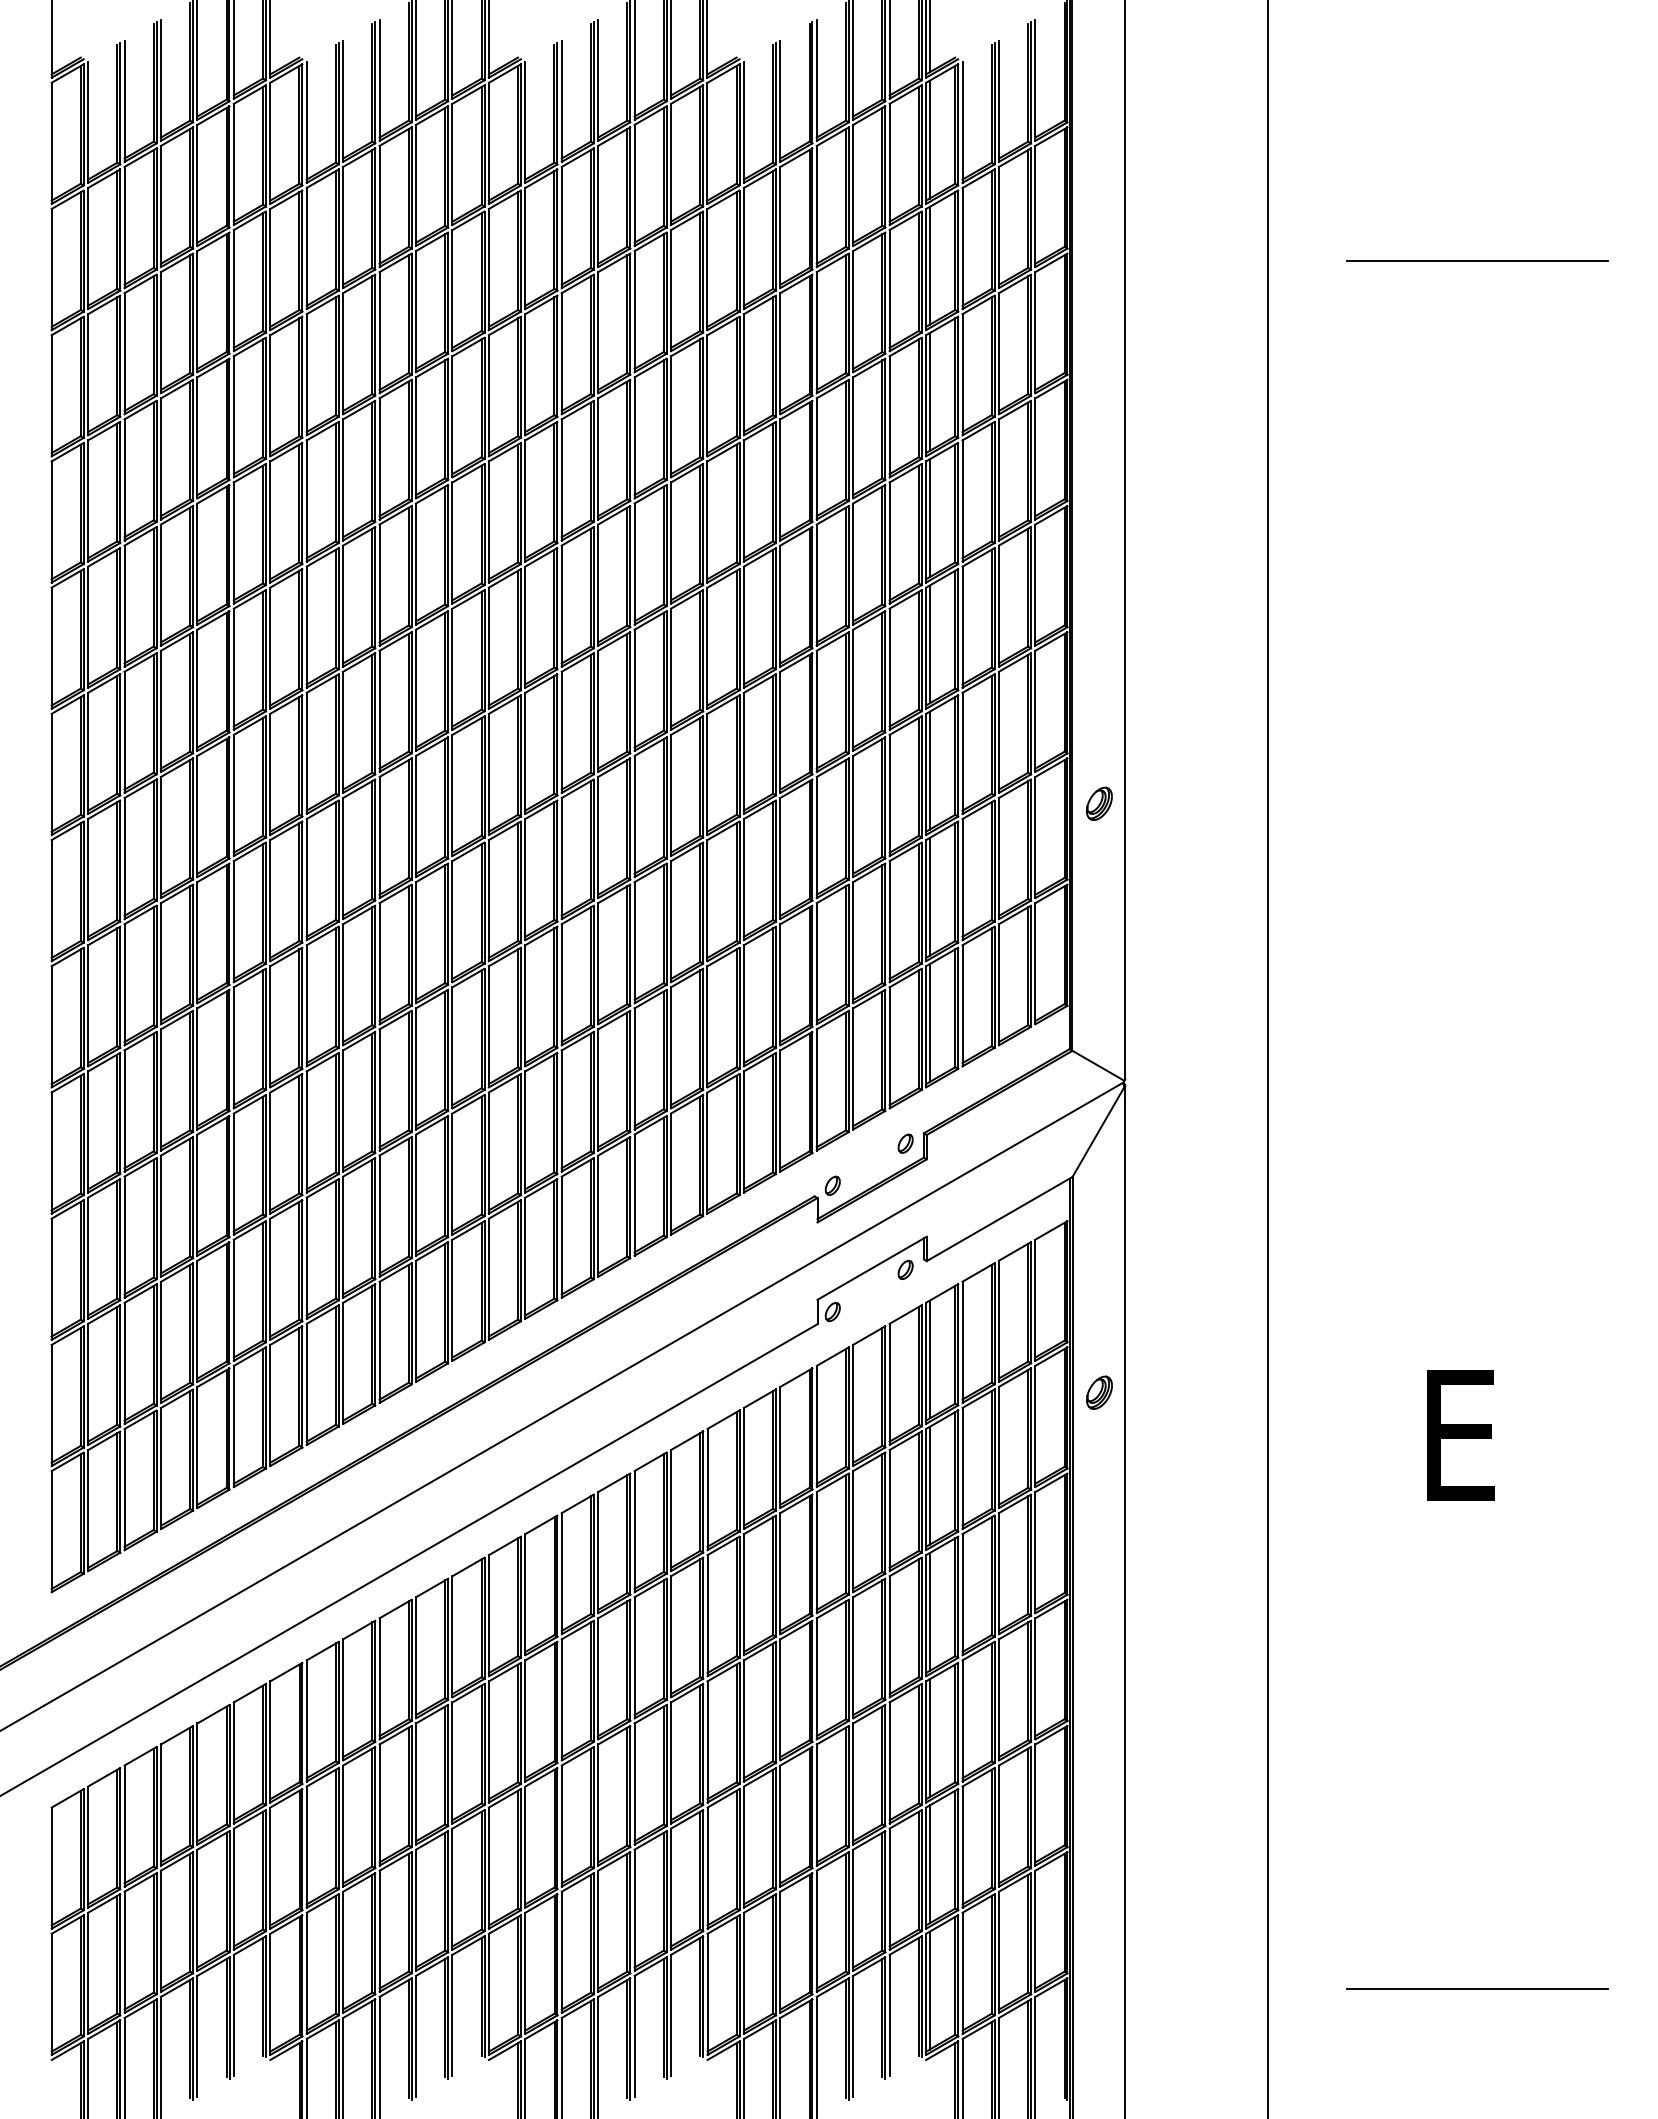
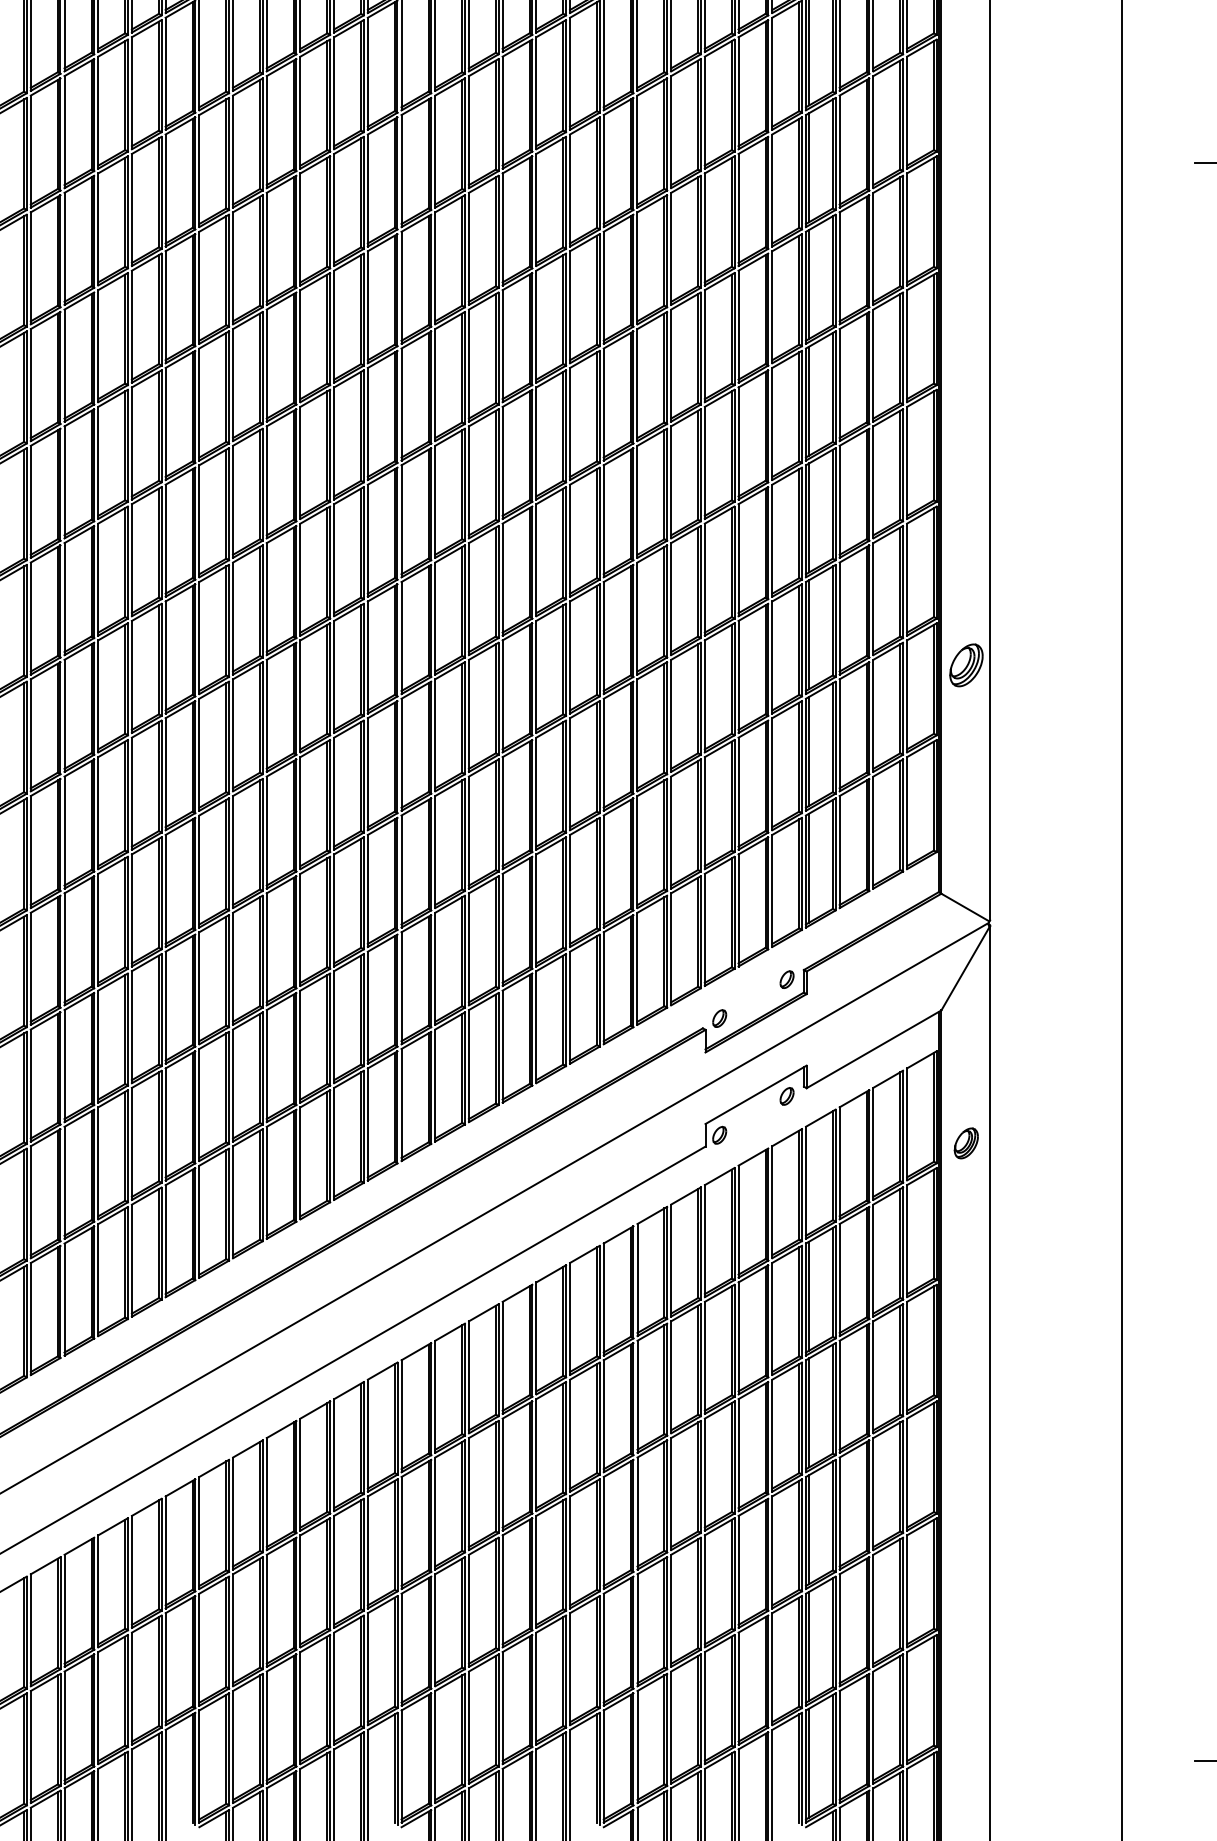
part: (1098, 803) -> (965, 664), size x1.4
line: (929, 1359) -> (809, 1179), removed
part: (1099, 1392) -> (966, 1143), moved

